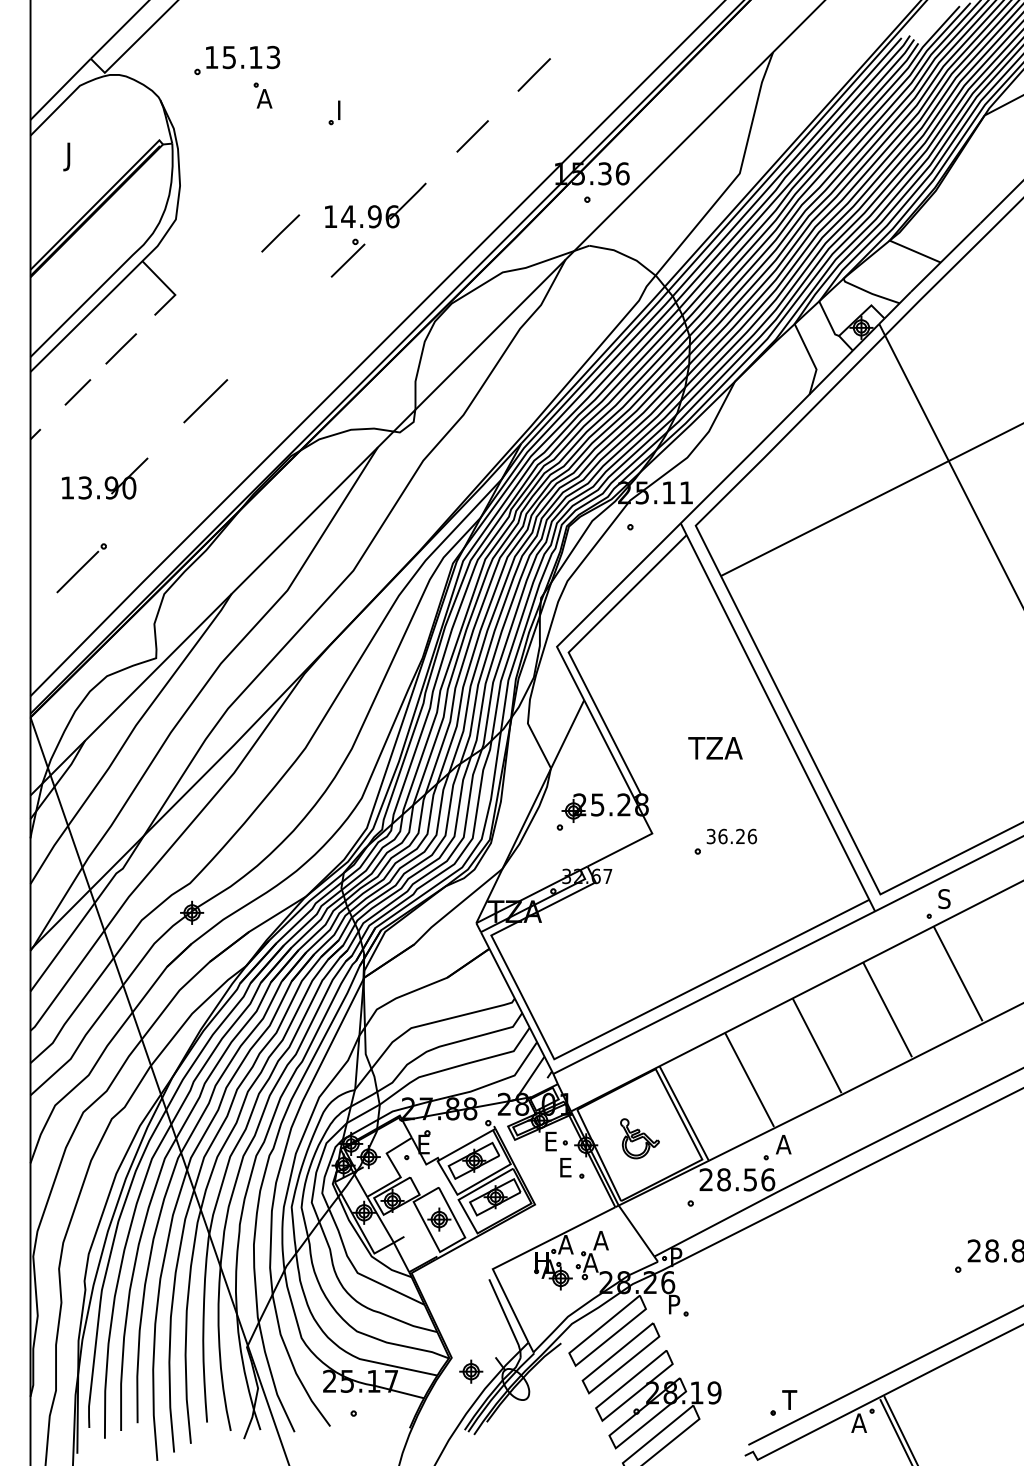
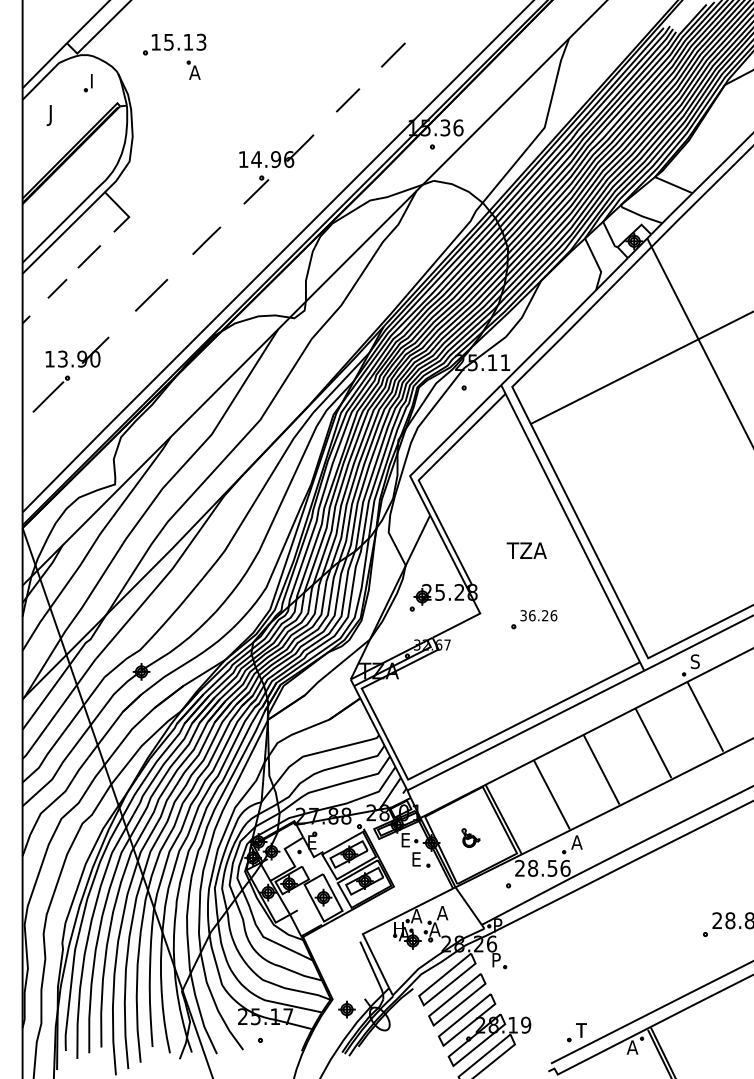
part: (333, 113) -> (87, 83), moved
line: (280, 233) -> (206, 240), moved
part: (80, 567) -> (50, 393), moved
part: (639, 1137) -> (470, 837), size x0.62

